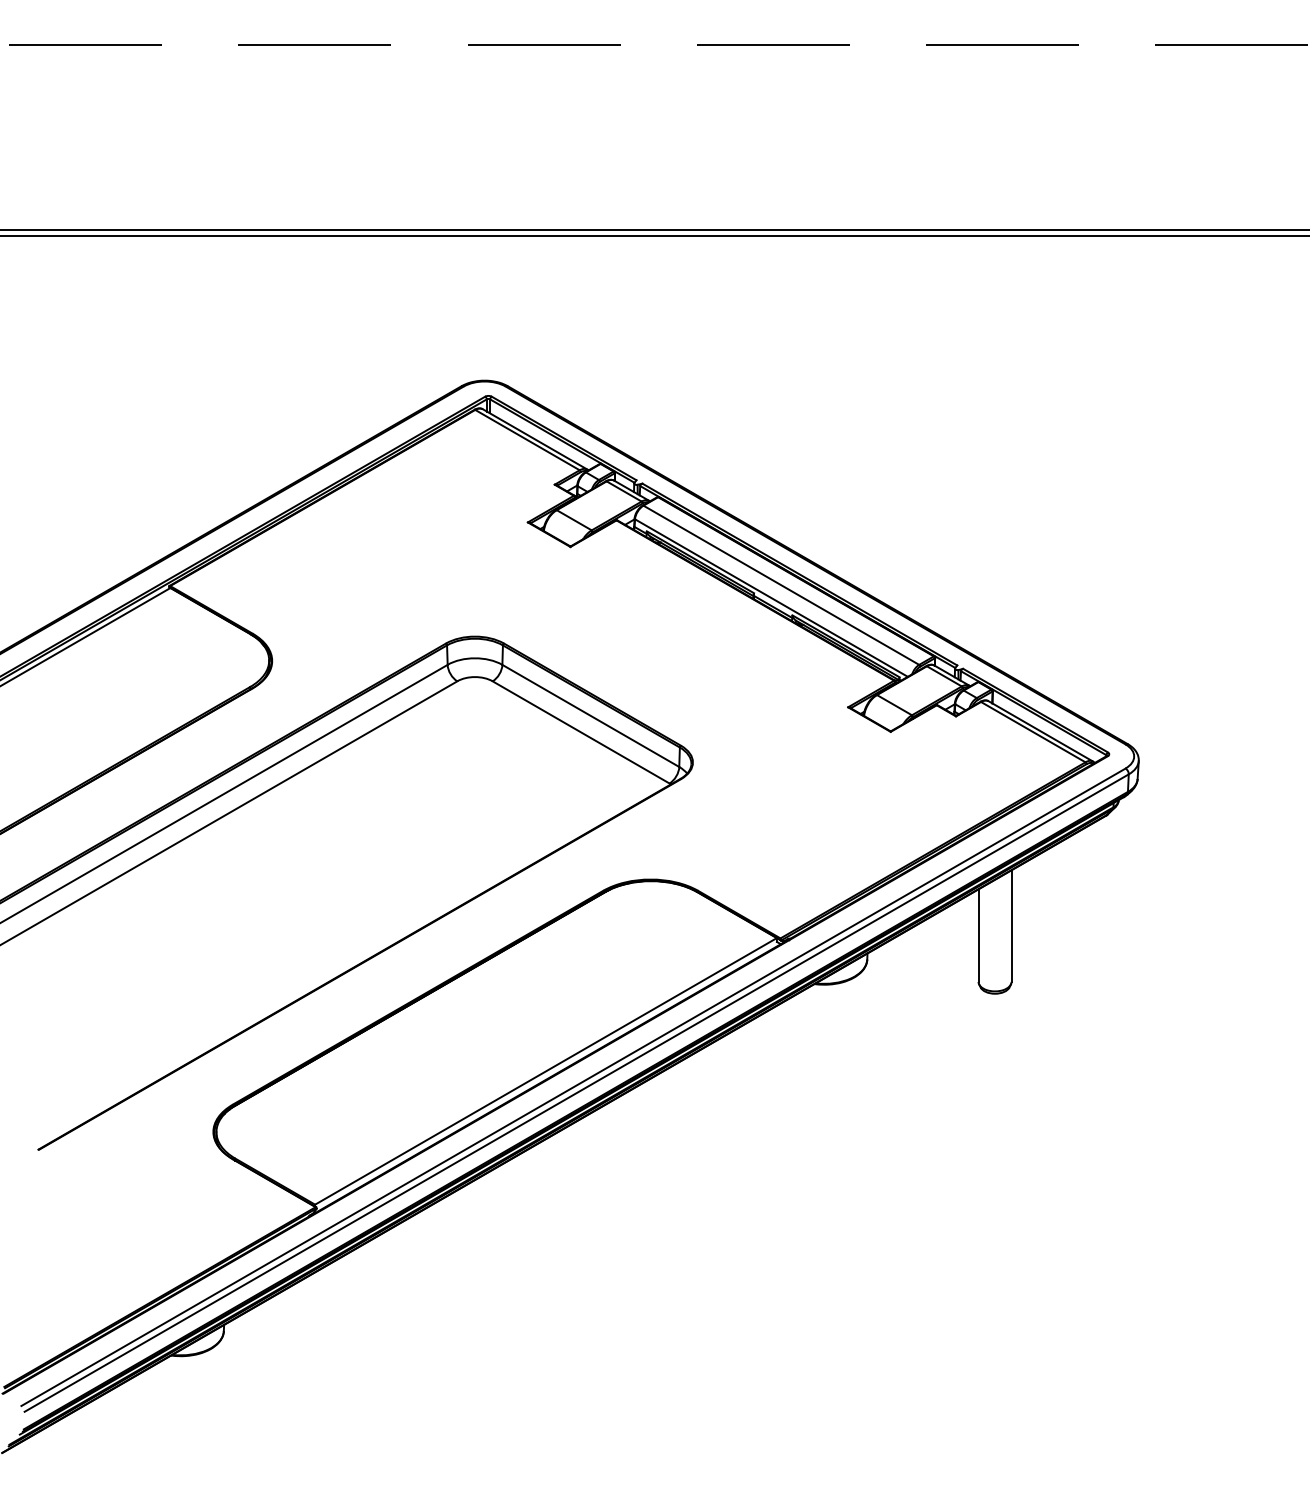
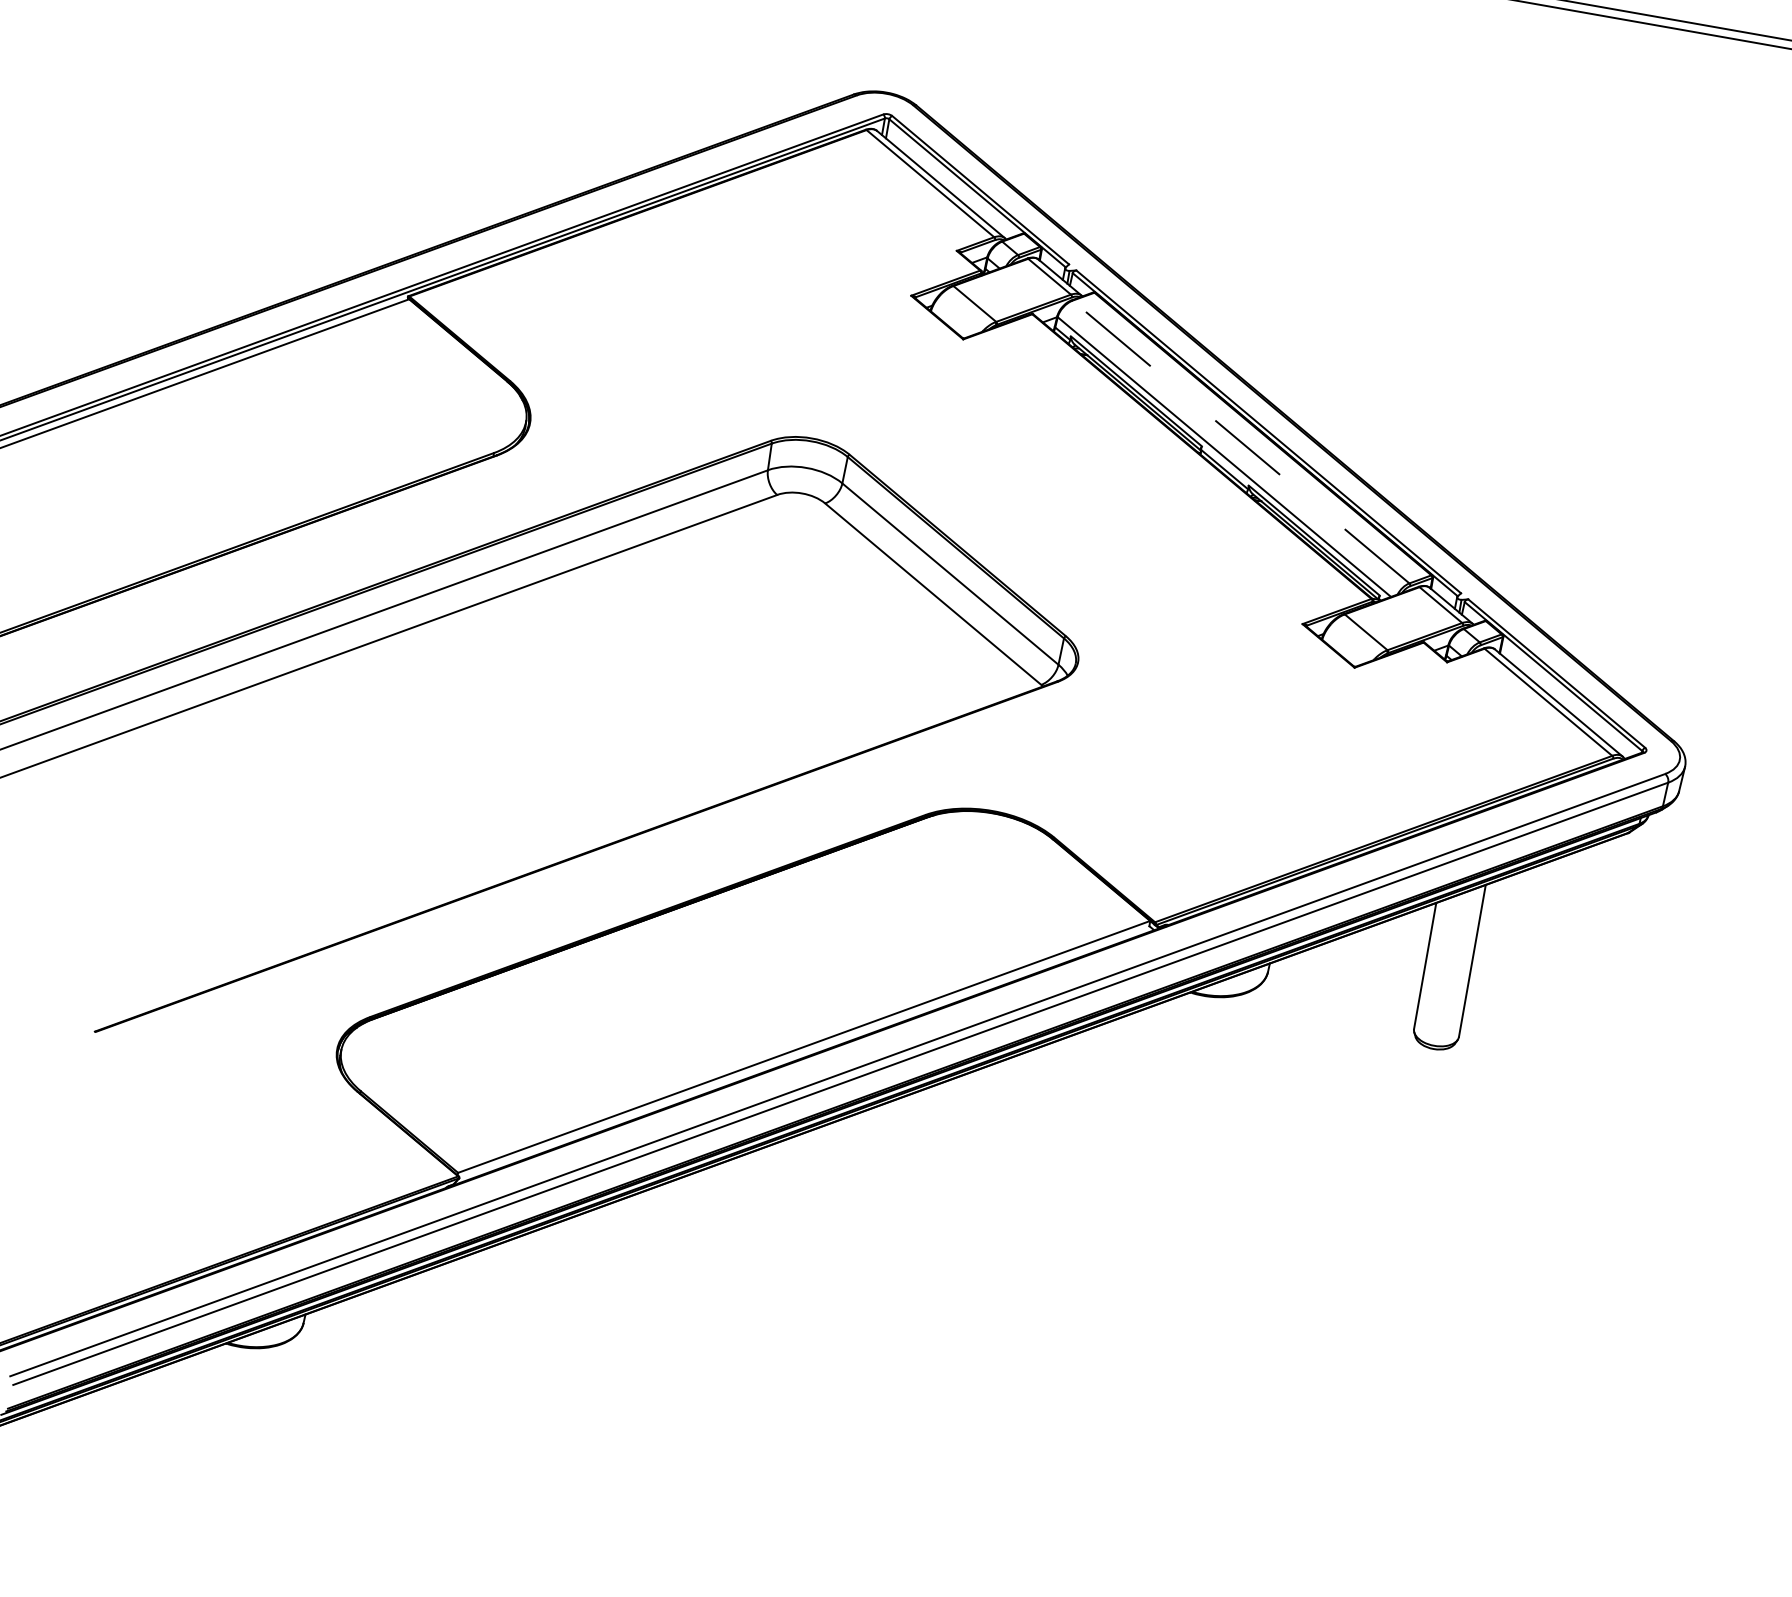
line: (780, 585) -> (1239, 442), solid -> dashed

